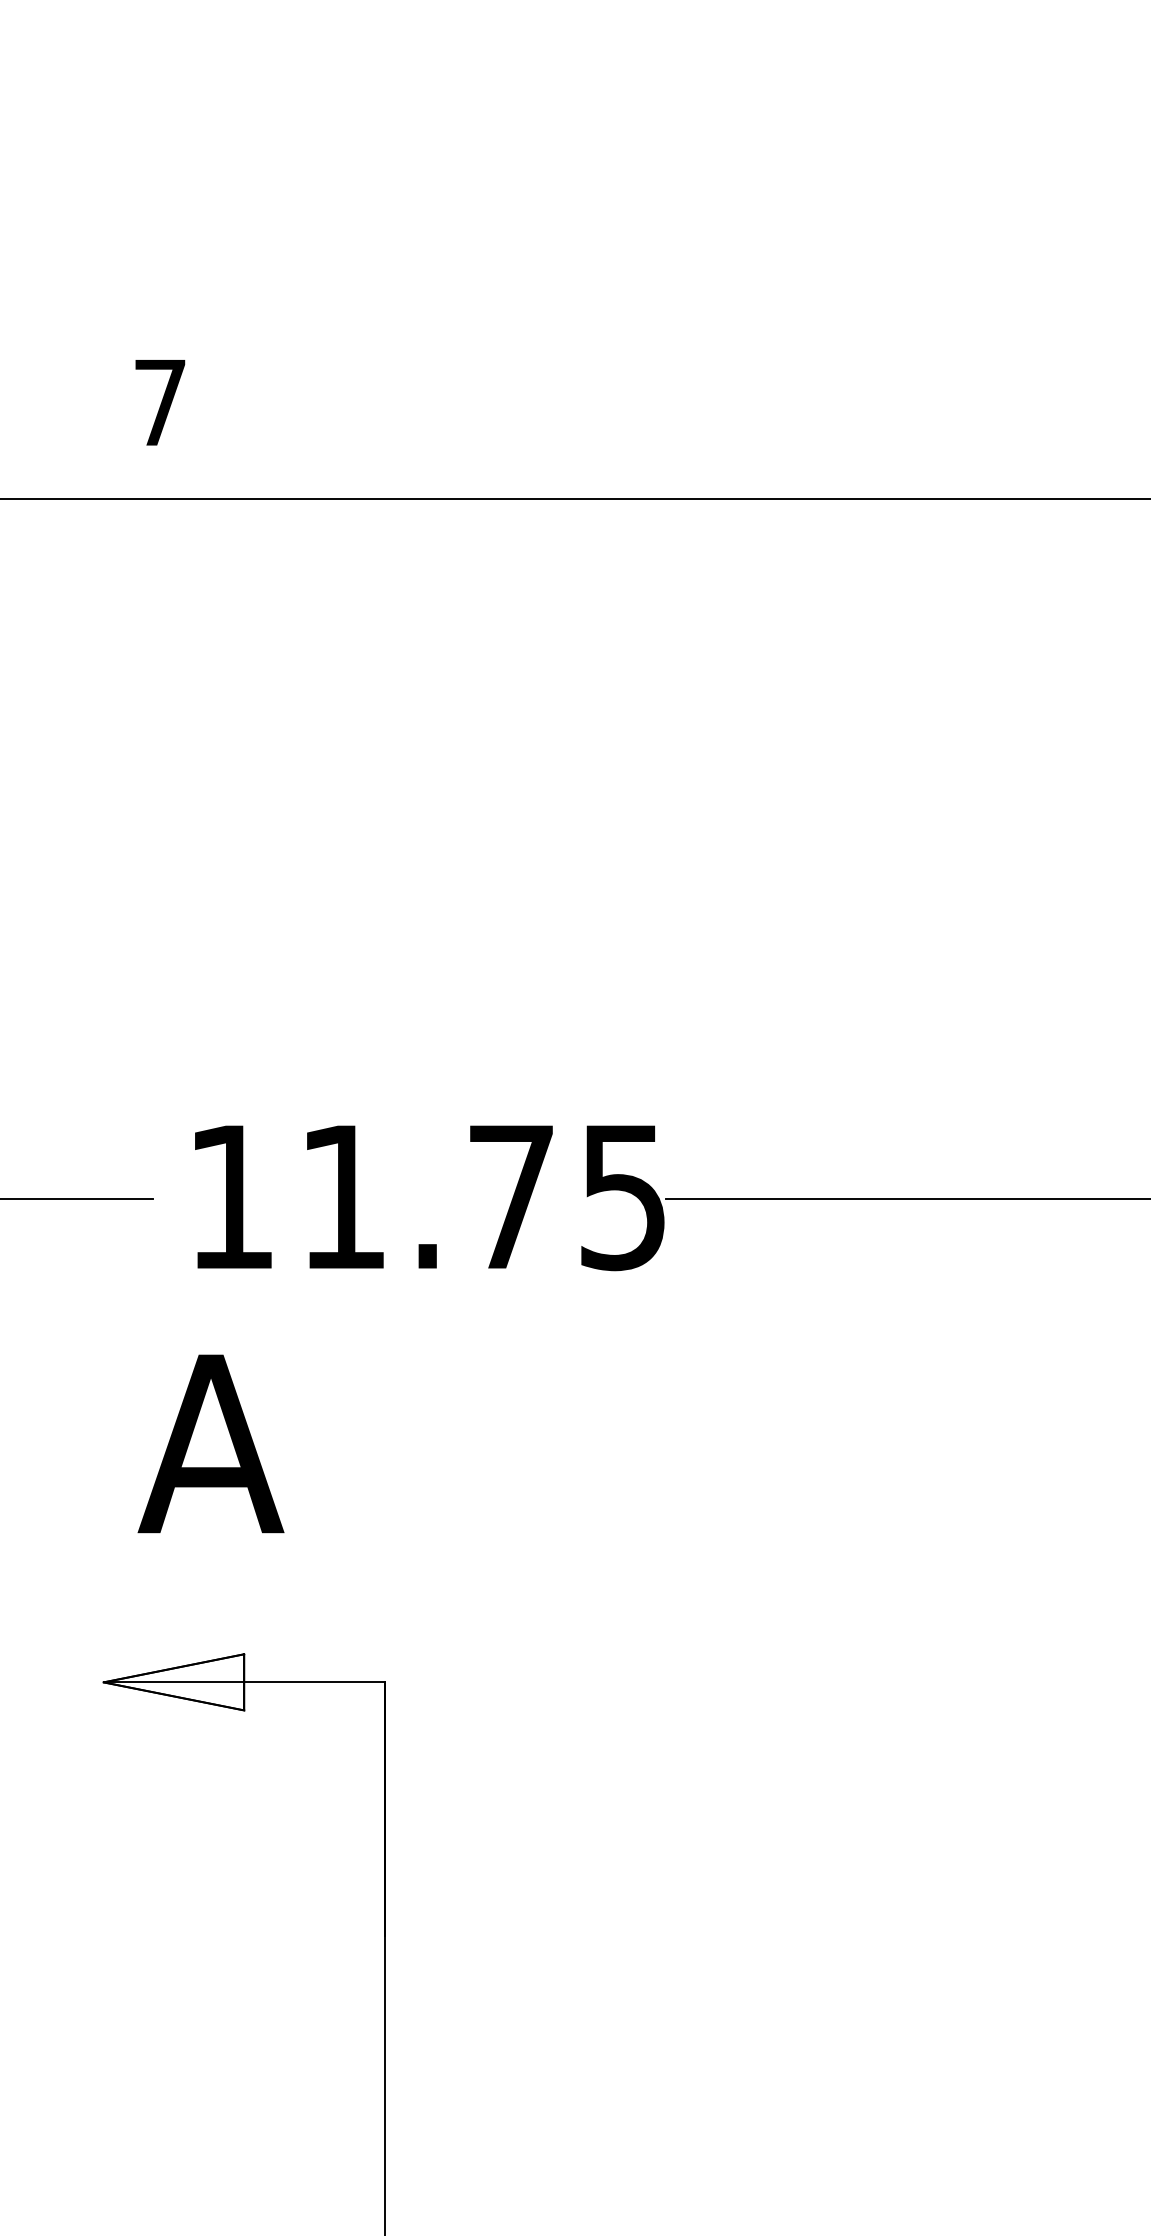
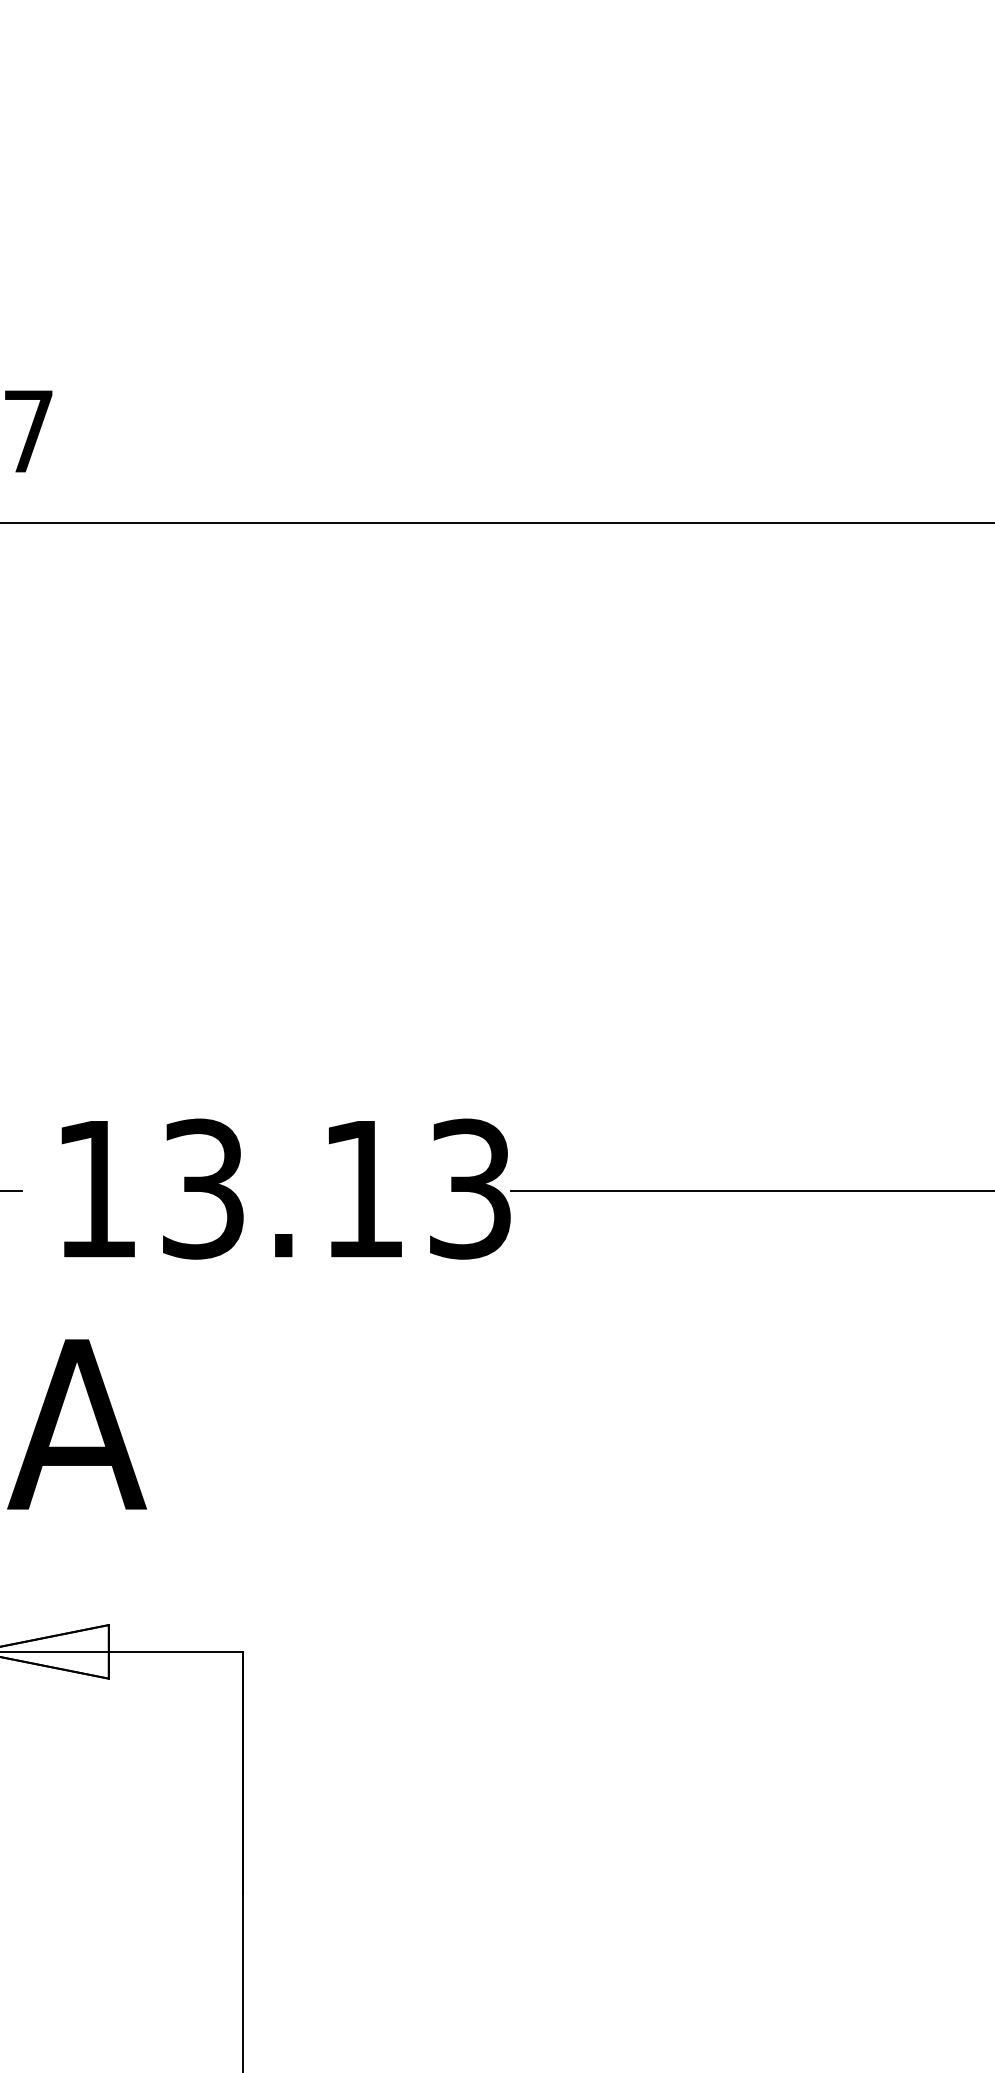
text: (483, 1197) -> (336, 1189), 11.75 -> 13.13

